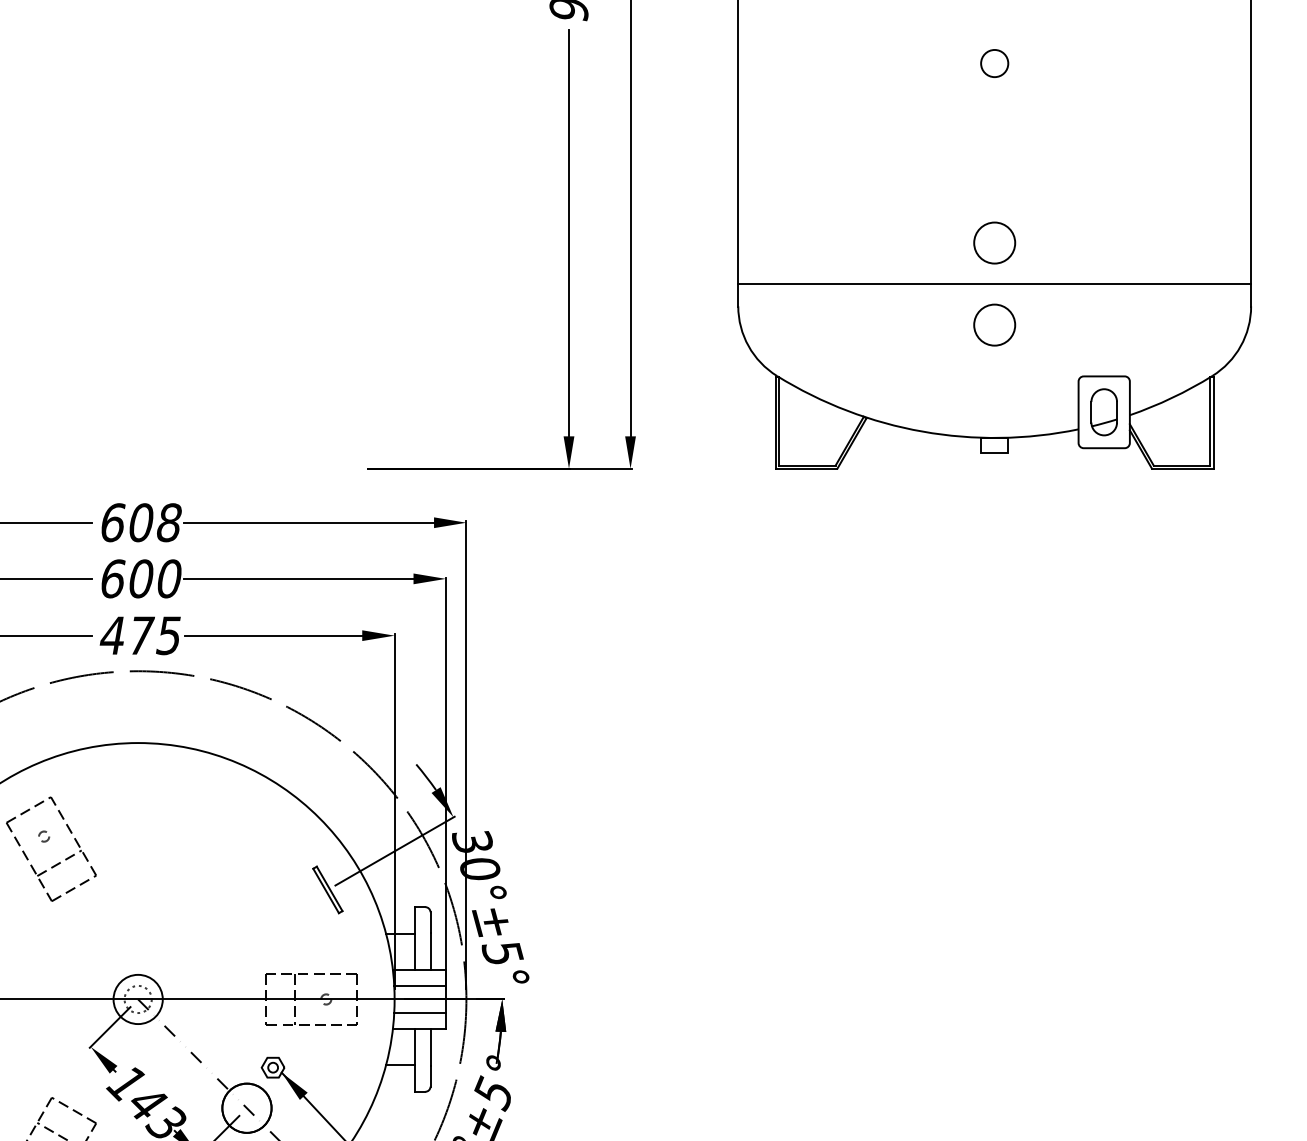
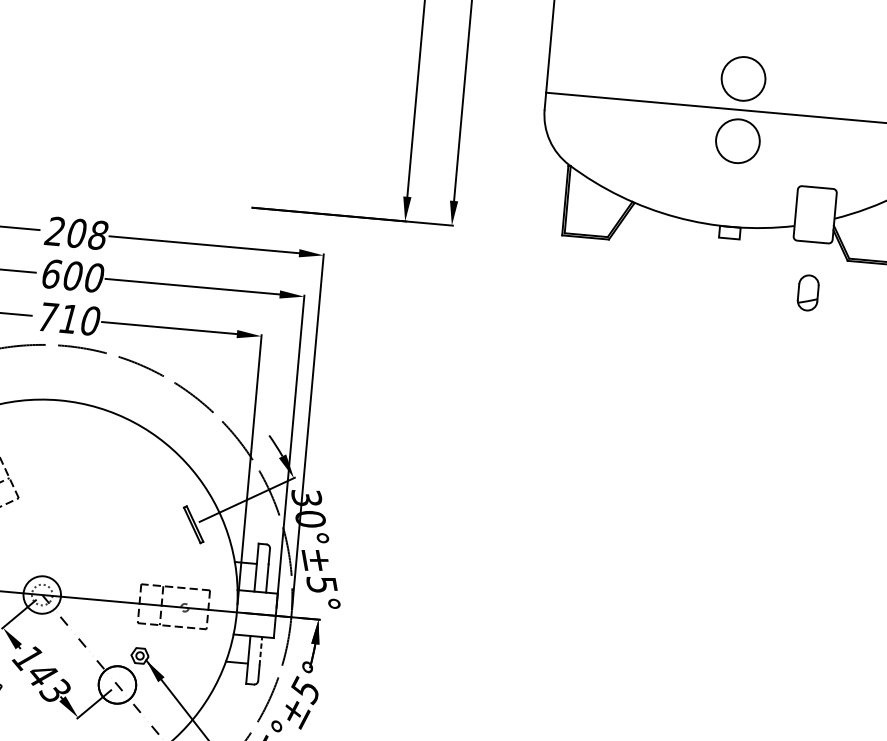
circle: (994, 242) -> (743, 78), size x1.4
circle: (994, 324) -> (737, 140), size x1.4
part: (1103, 412) -> (807, 293), moved
text: (112, 522) -> (55, 231), 608 -> 208
text: (140, 635) -> (68, 318), 475 -> 710
line: (419, 985) -> (256, 603), removed
line: (419, 1013) -> (254, 624), removed
line: (430, 1047) -> (260, 651), solid -> dashed

